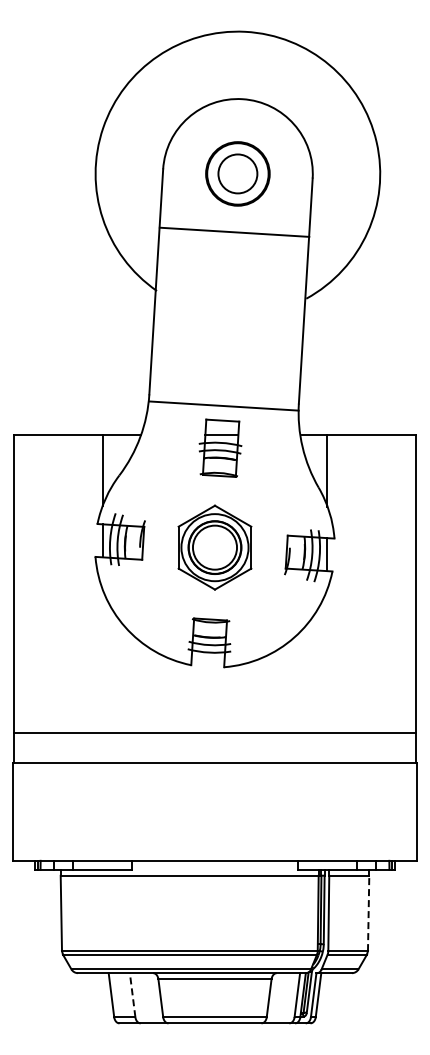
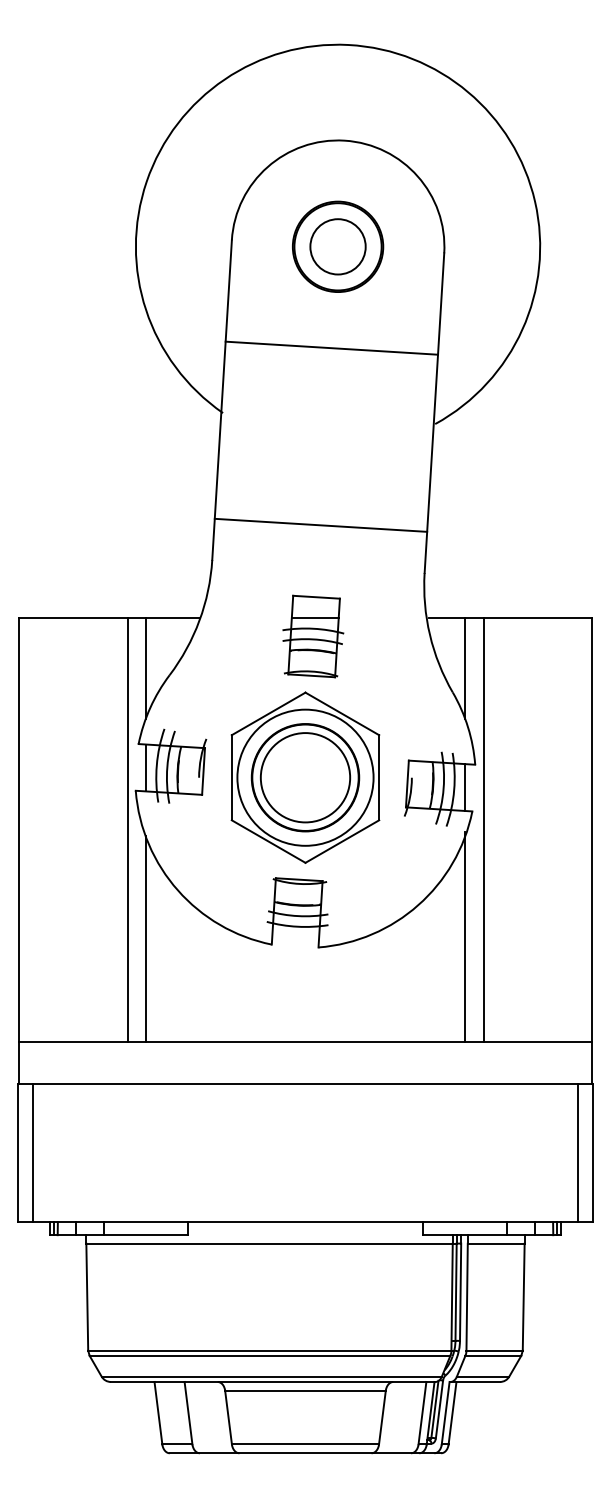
line: (234, 231) -> (331, 347), moved
line: (223, 405) -> (320, 524), moved
part: (214, 547) -> (304, 777), size x1.43
line: (89, 584) -> (127, 829), added
line: (340, 584) -> (483, 829), added
line: (327, 659) -> (465, 936), added
line: (102, 660) -> (145, 937), added
line: (23, 811) -> (33, 1152), added
line: (406, 811) -> (577, 1152), added
line: (368, 913) -> (523, 1297), dashed -> solid
line: (132, 994) -> (188, 1412), dashed -> solid

